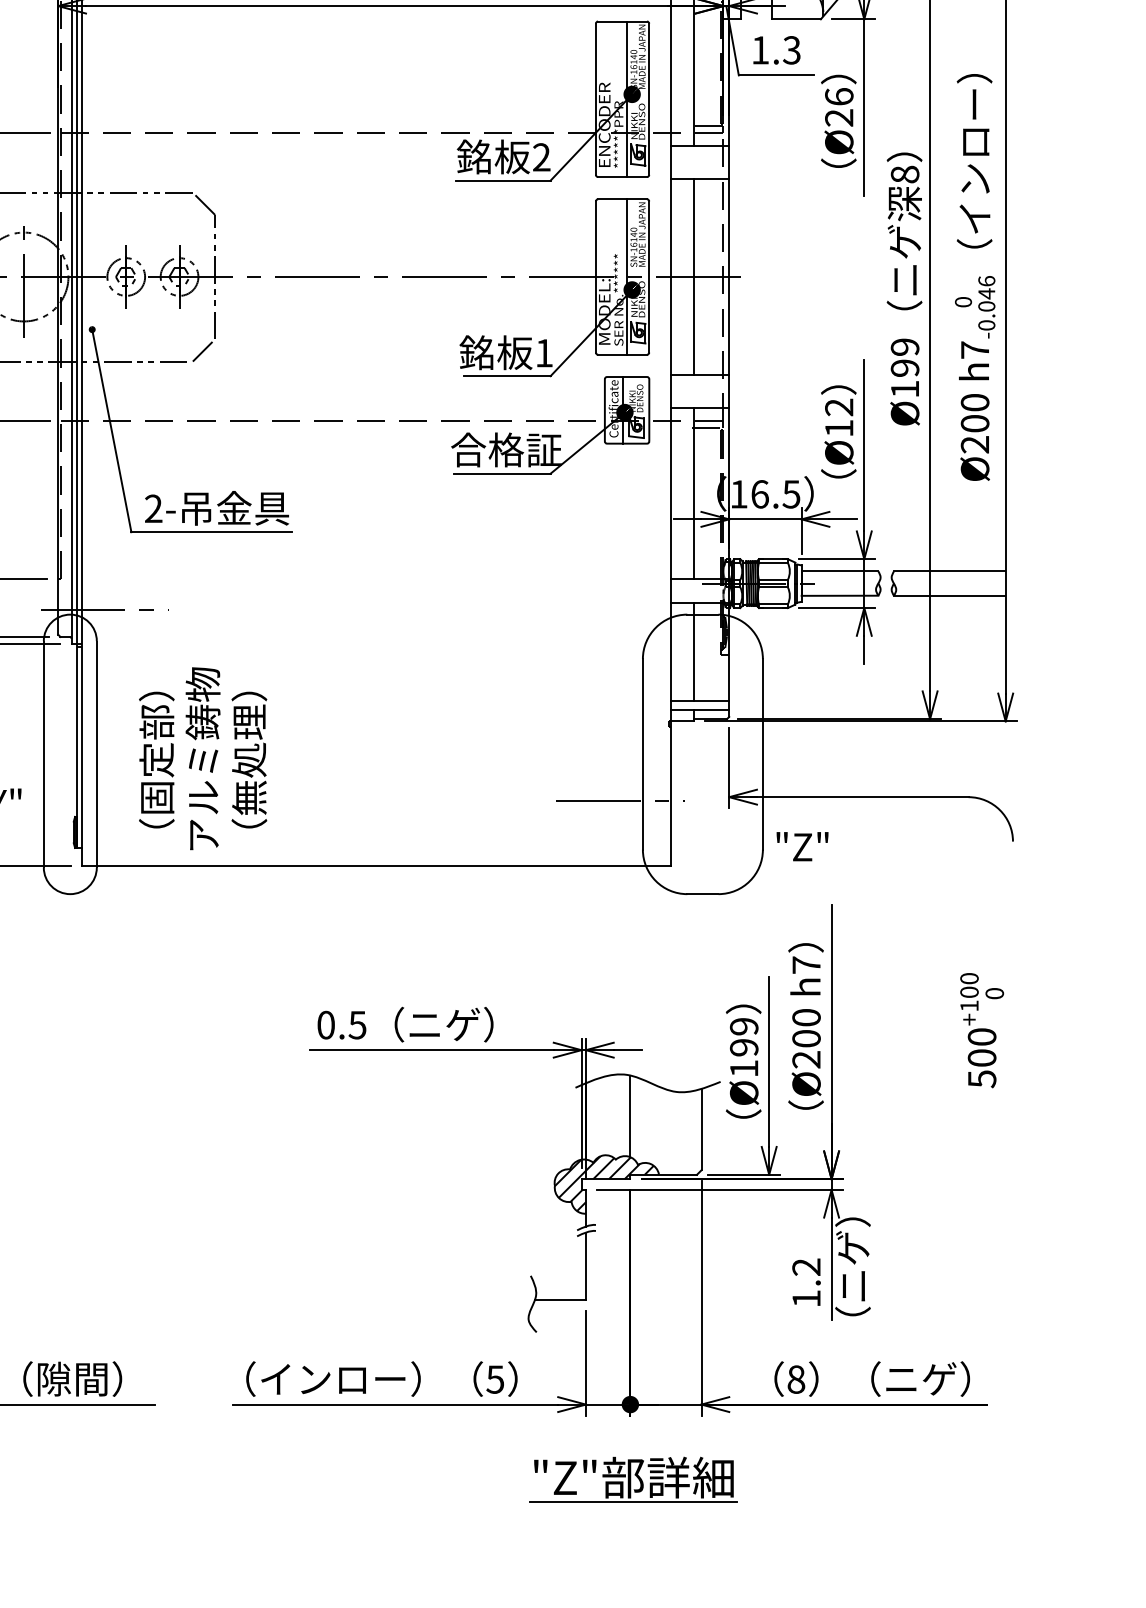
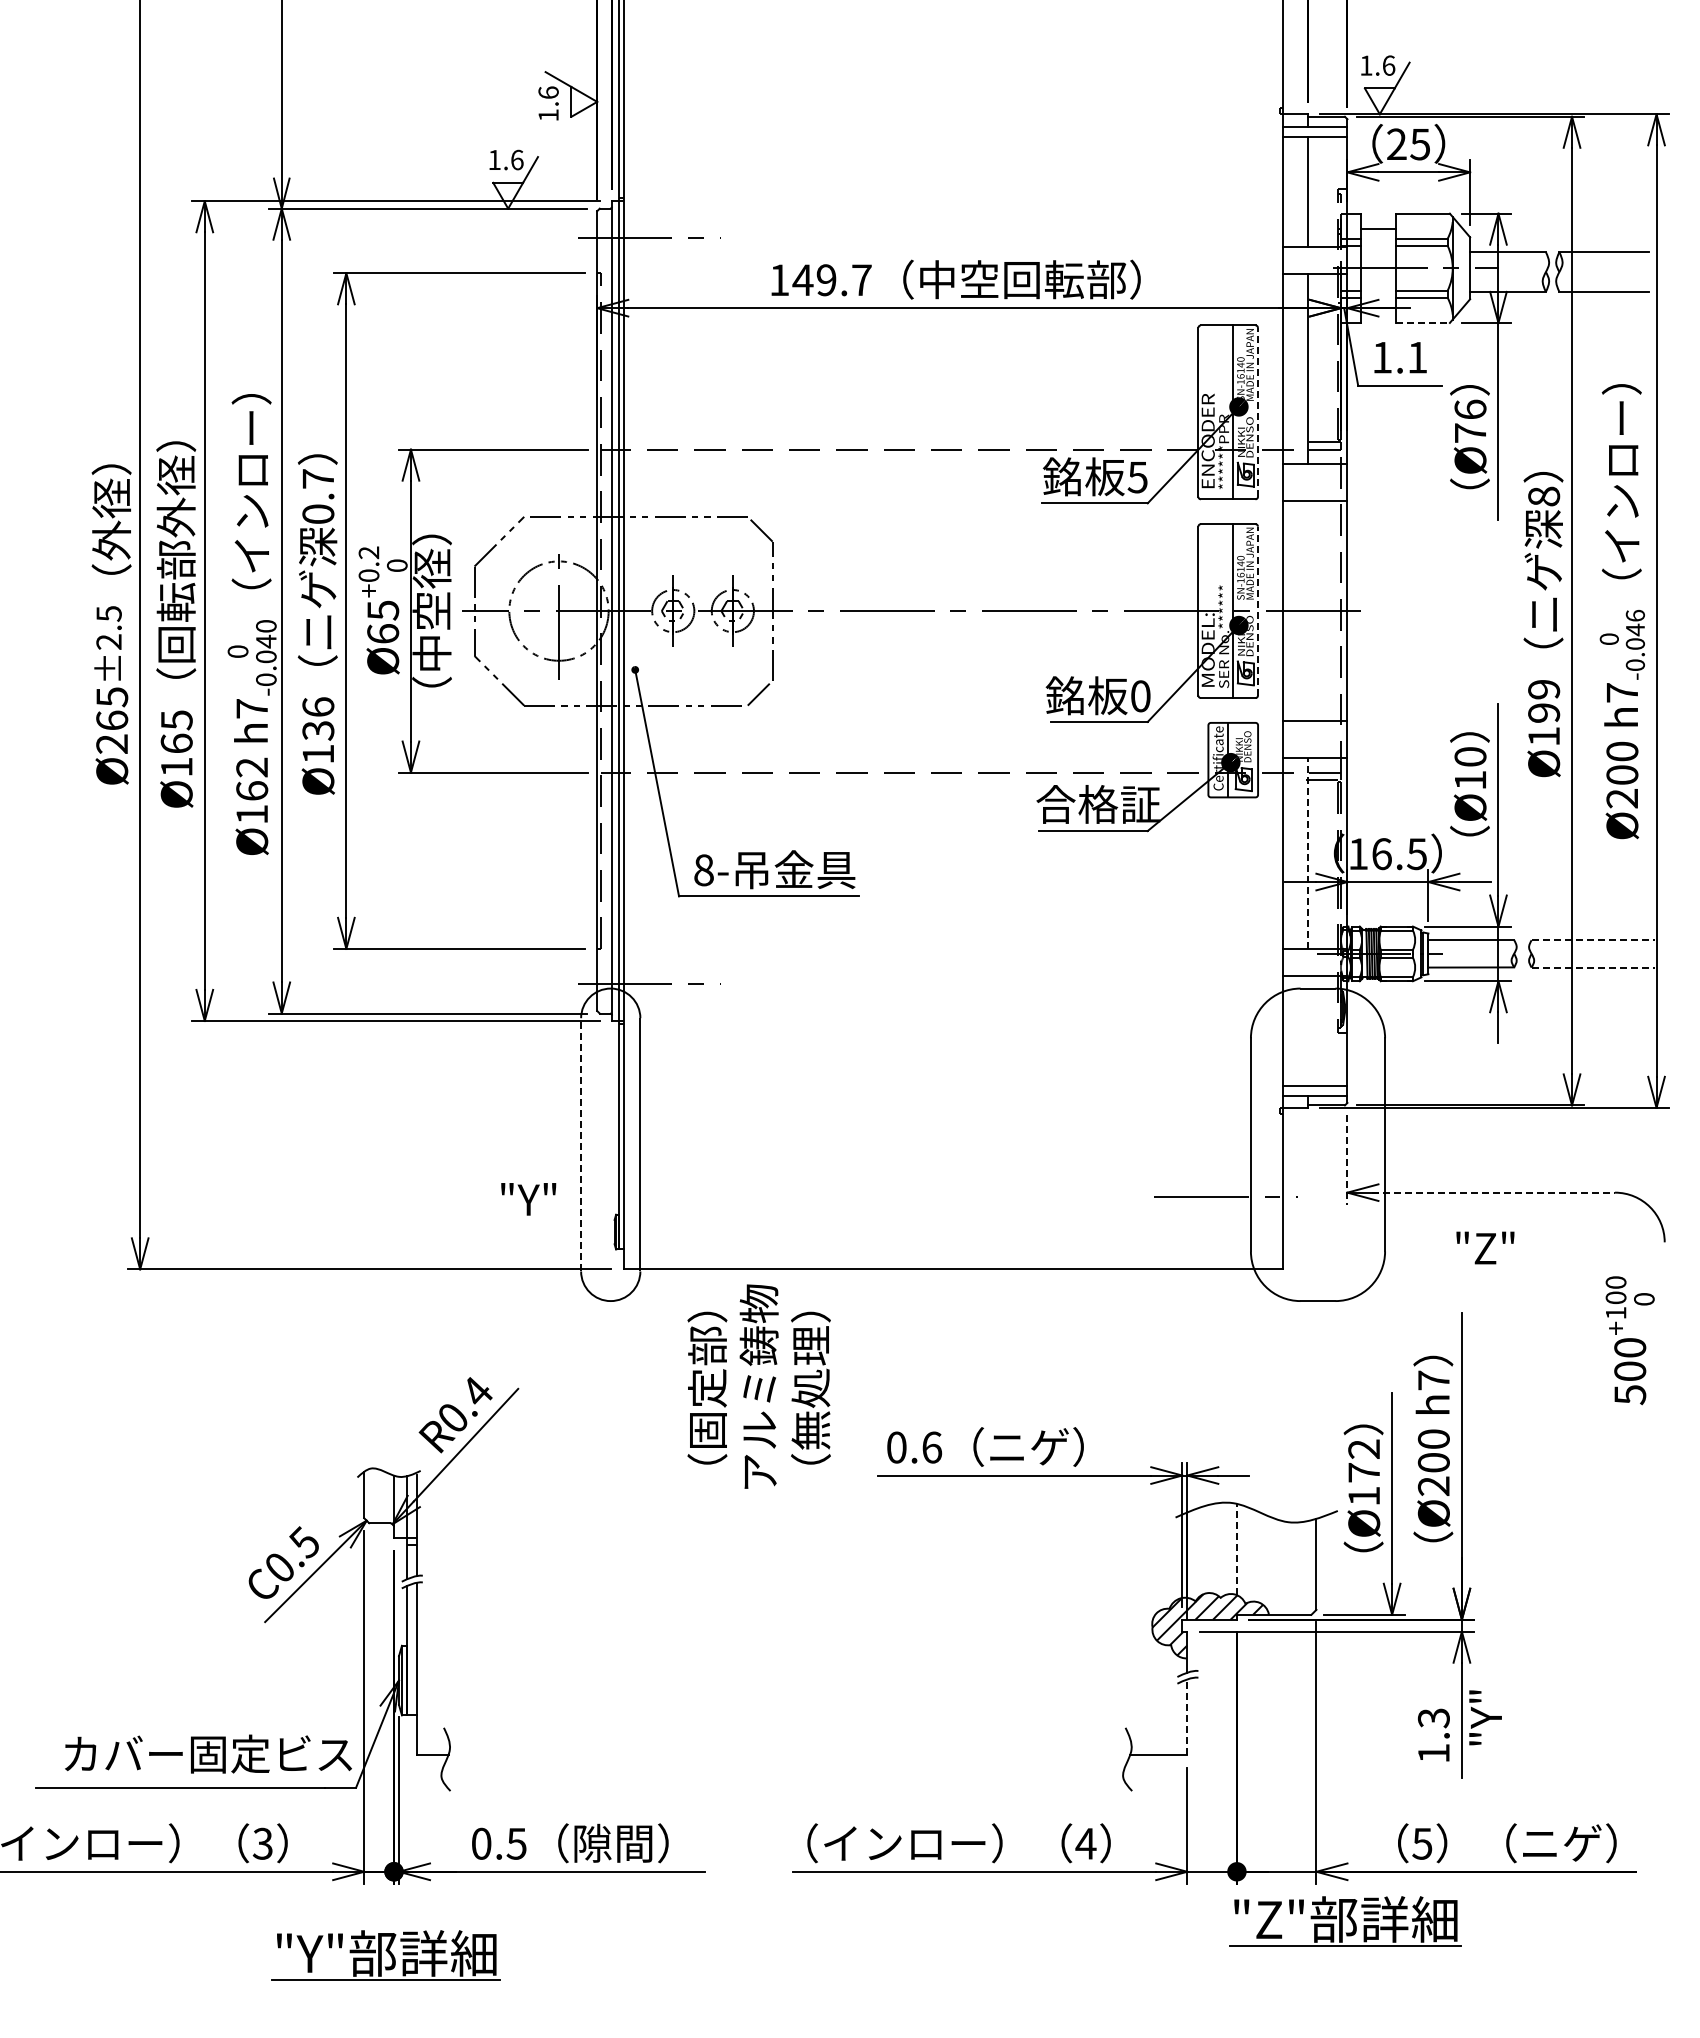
line: (797, 18) -> (1423, 322), solid -> dashed
text: (791, 50) -> (1417, 357), 1.3 -> 1.1
line: (649, 98) -> (1258, 411), solid -> dashed
text: (838, 117) -> (1469, 432), Ø26 -> Ø76
text: (541, 157) -> (1137, 477), 2 -> 5
line: (649, 276) -> (1258, 610), solid -> dashed
line: (693, 277) -> (1307, 611), removed
text: (544, 353) -> (1140, 696), 1 -> 0
text: (839, 407) -> (1470, 756), Ø12 -> Ø10
line: (693, 492) -> (1307, 852), solid -> dashed
text: (153, 509) -> (703, 870), 2- -> 8-
line: (949, 571) -> (1593, 940), solid -> dashed
line: (949, 595) -> (1593, 967), solid -> dashed
line: (693, 652) -> (1307, 1030), removed
line: (44, 754) -> (581, 1144), solid -> dashed
text: (202, 758) -> (758, 1386), moved
line: (729, 768) -> (1347, 1160), solid -> dashed
line: (860, 797) -> (1494, 1192), solid -> dashed
text: (802, 846) -> (1485, 1247), moved
text: (357, 1025) -> (931, 1447), 0.5 -> 0.6
text: (981, 1030) -> (1629, 1340), moved
text: (744, 1036) -> (1364, 1460), Ø199 -> Ø172
line: (630, 1116) -> (1236, 1549), solid -> dashed
line: (586, 1266) -> (1187, 1717), solid -> dashed
text: (852, 1266) -> (1485, 1717), （ニゲ） -> "Y"
text: (806, 1267) -> (1433, 1718), 1.2 -> 1.3
text: (494, 1379) -> (1085, 1843), 5 -> 4
text: (796, 1379) -> (1422, 1843), 8 -> 5
part: (633, 1479) -> (1345, 1921), moved

